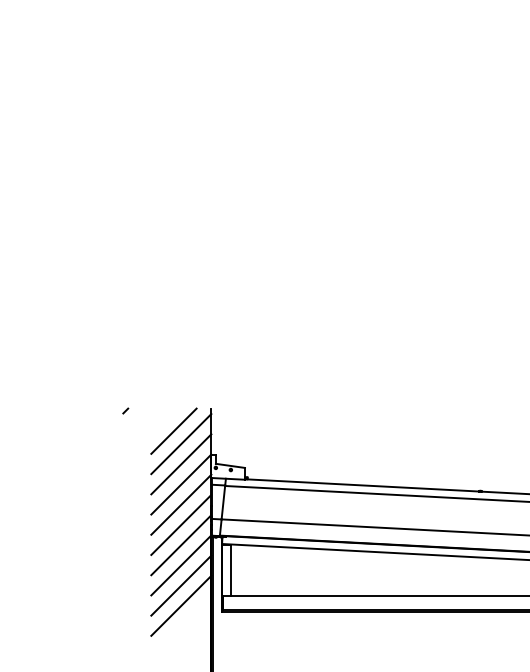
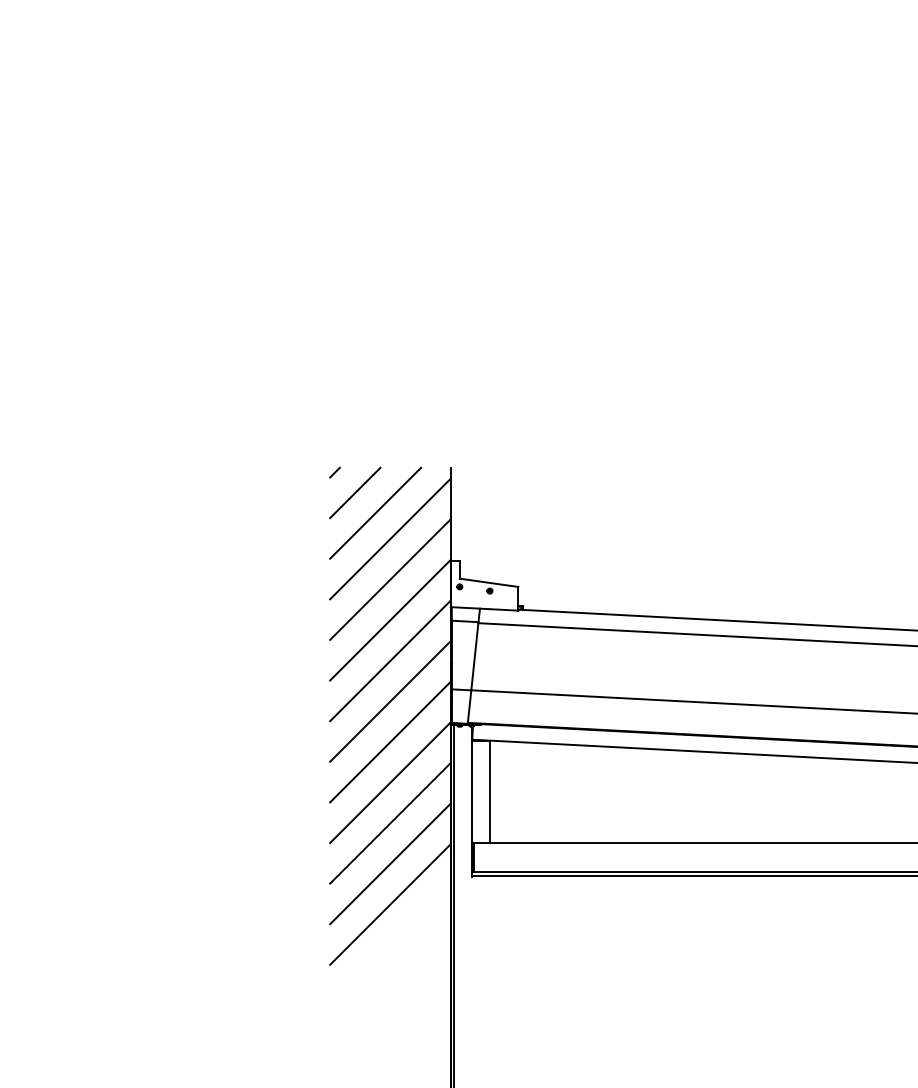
line: (125, 410) -> (334, 471), moved
line: (163, 420) -> (354, 491), added
line: (181, 626) -> (390, 905), added

